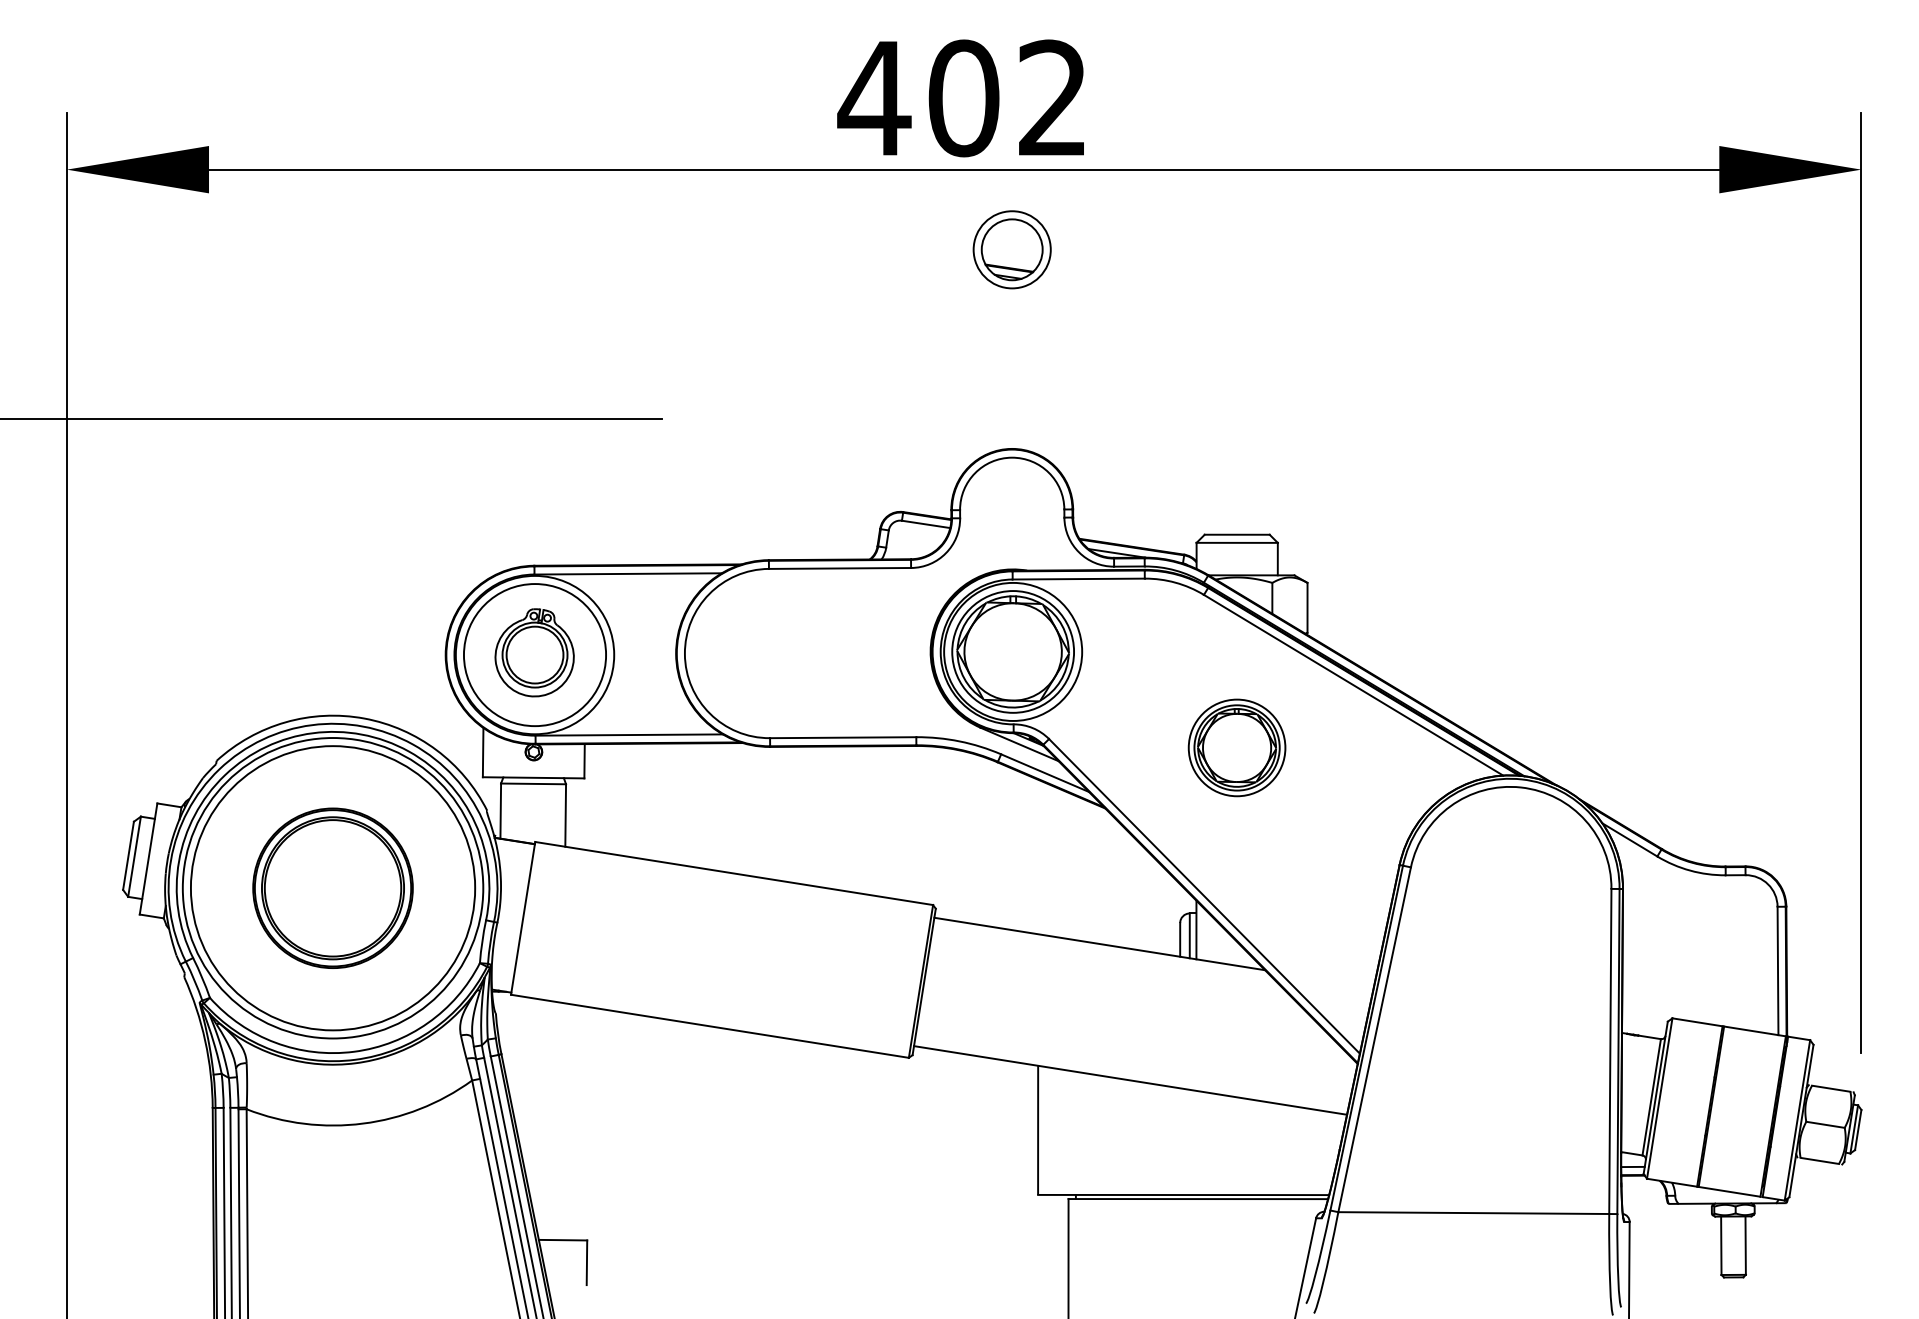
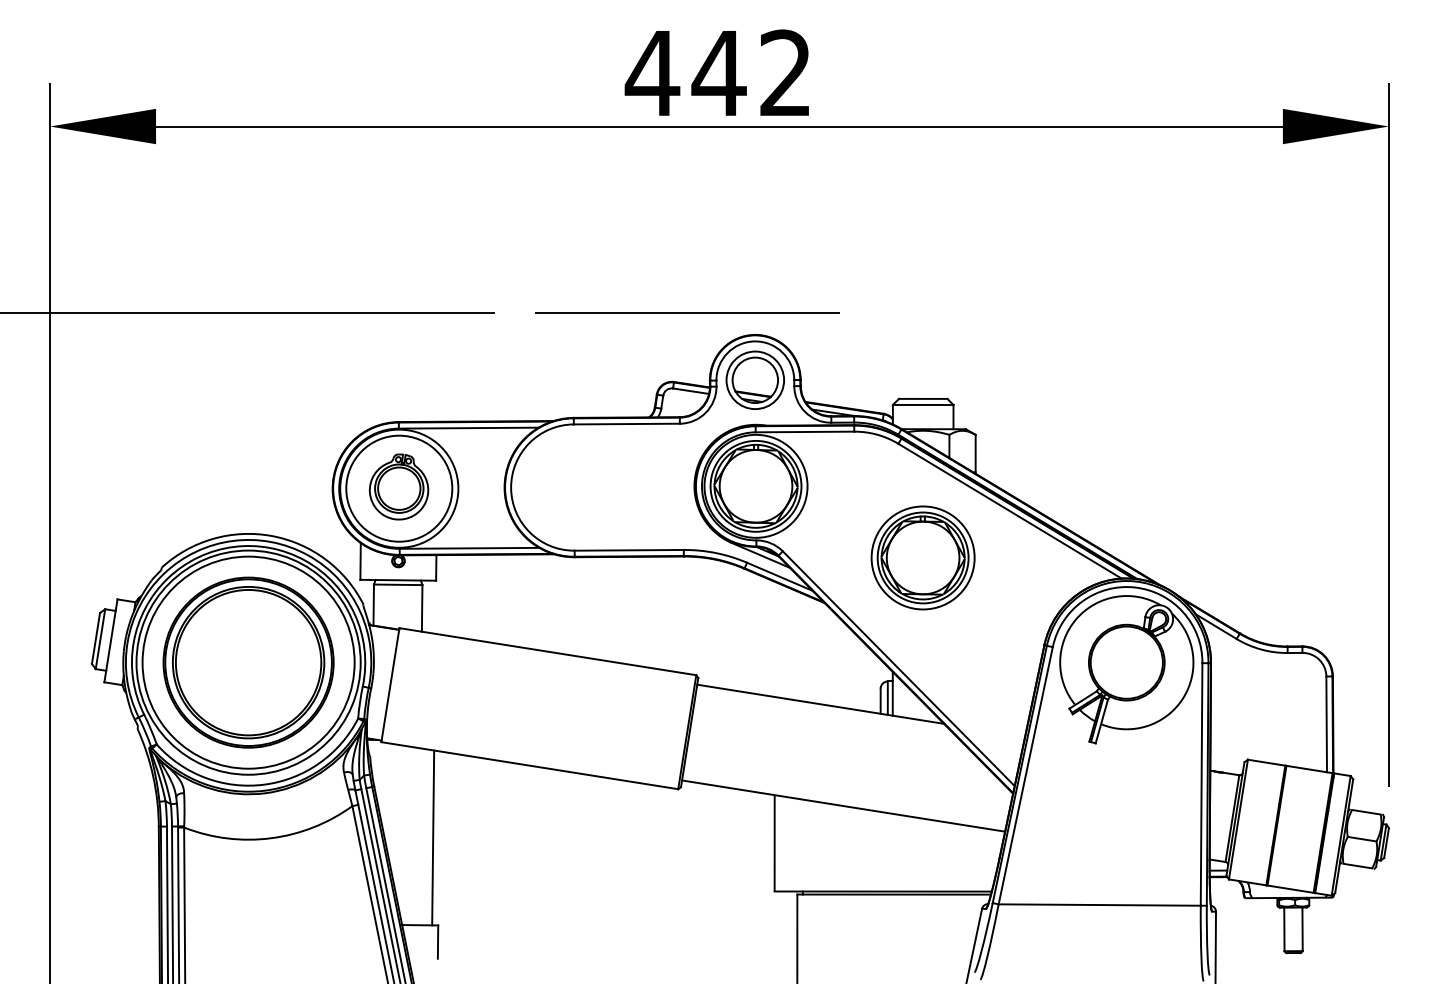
text: (963, 98) -> (718, 73), 402 -> 442
part: (1011, 249) -> (754, 380), moved
line: (921, 419) -> (687, 312), added
part: (1236, 747) -> (922, 557), size x1.43
part: (332, 888) -> (248, 662), size x1.43
part: (1509, 897) -> (1126, 669), added
line: (580, 1123) -> (433, 838), added

